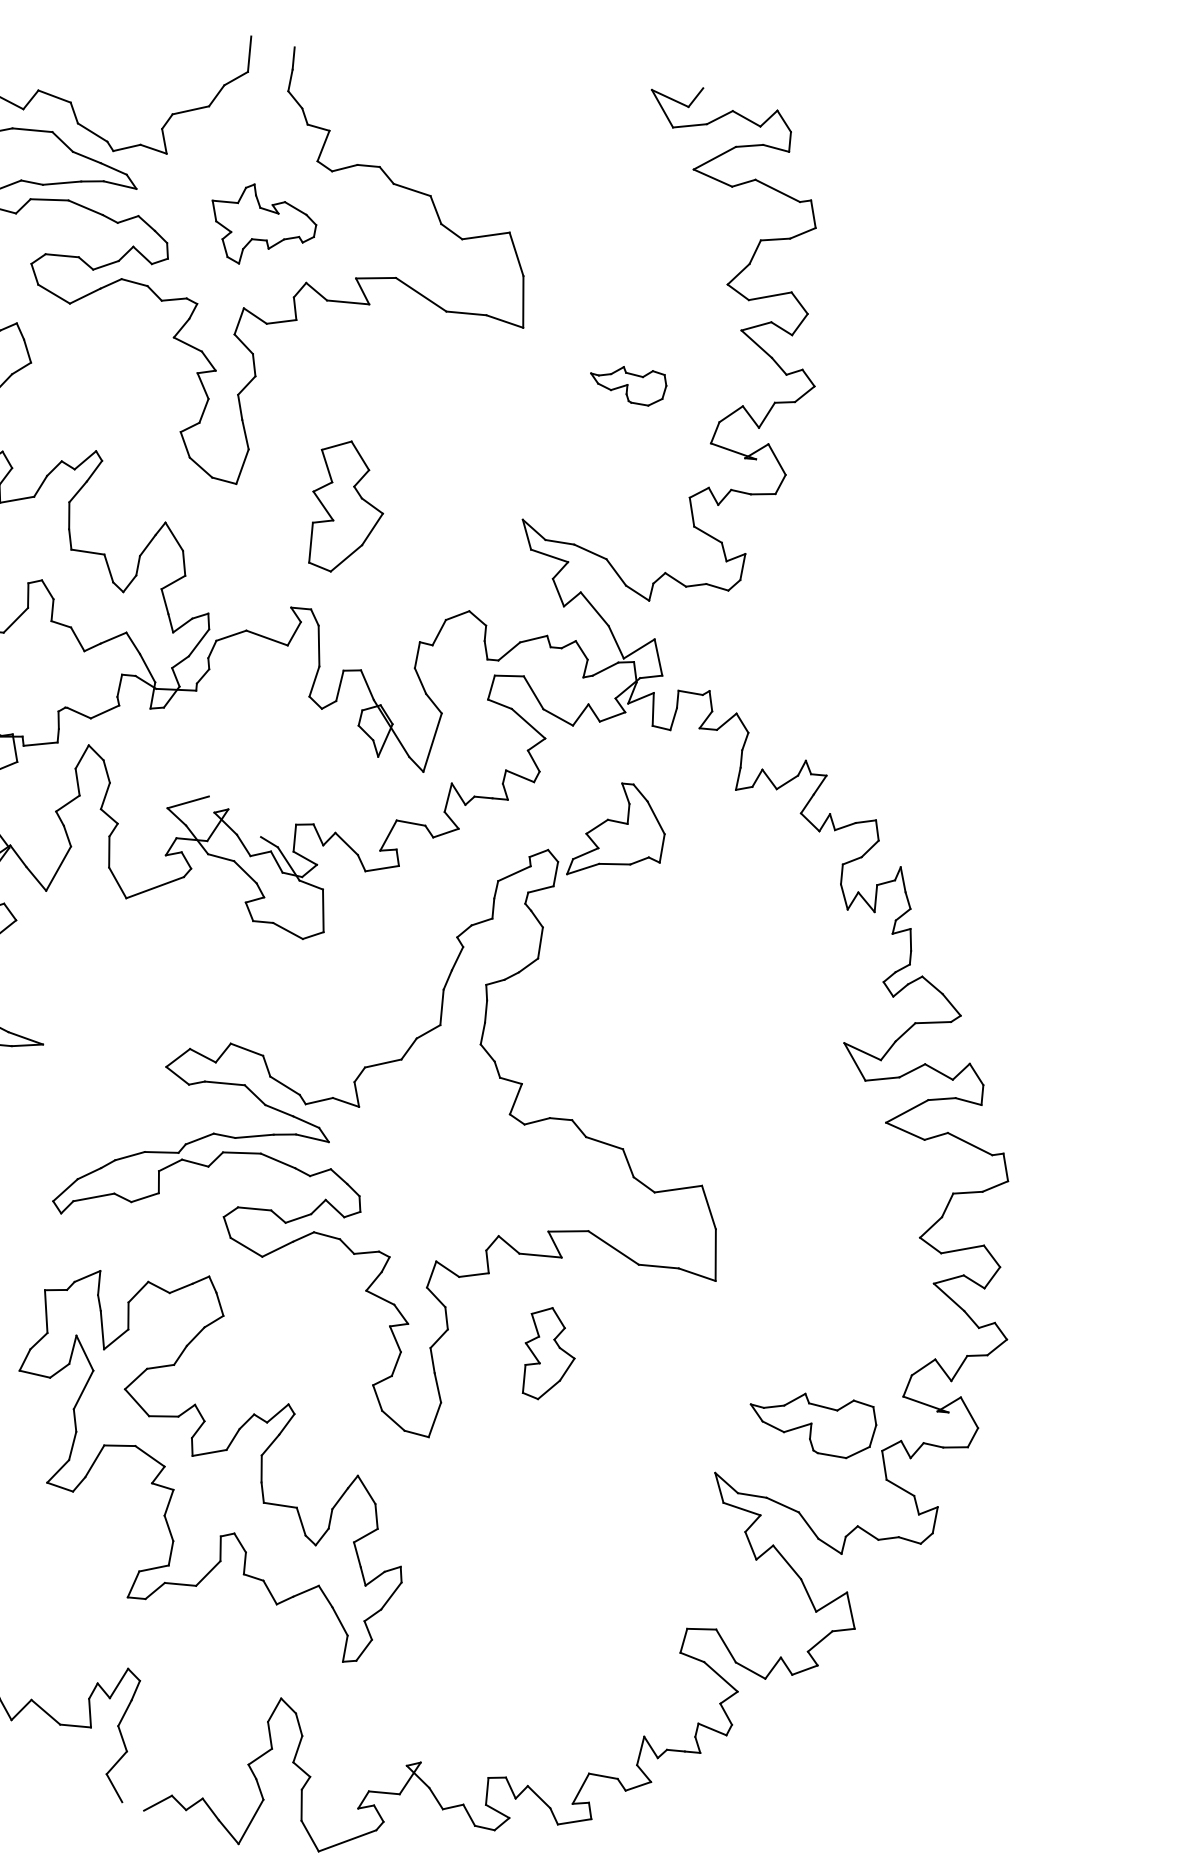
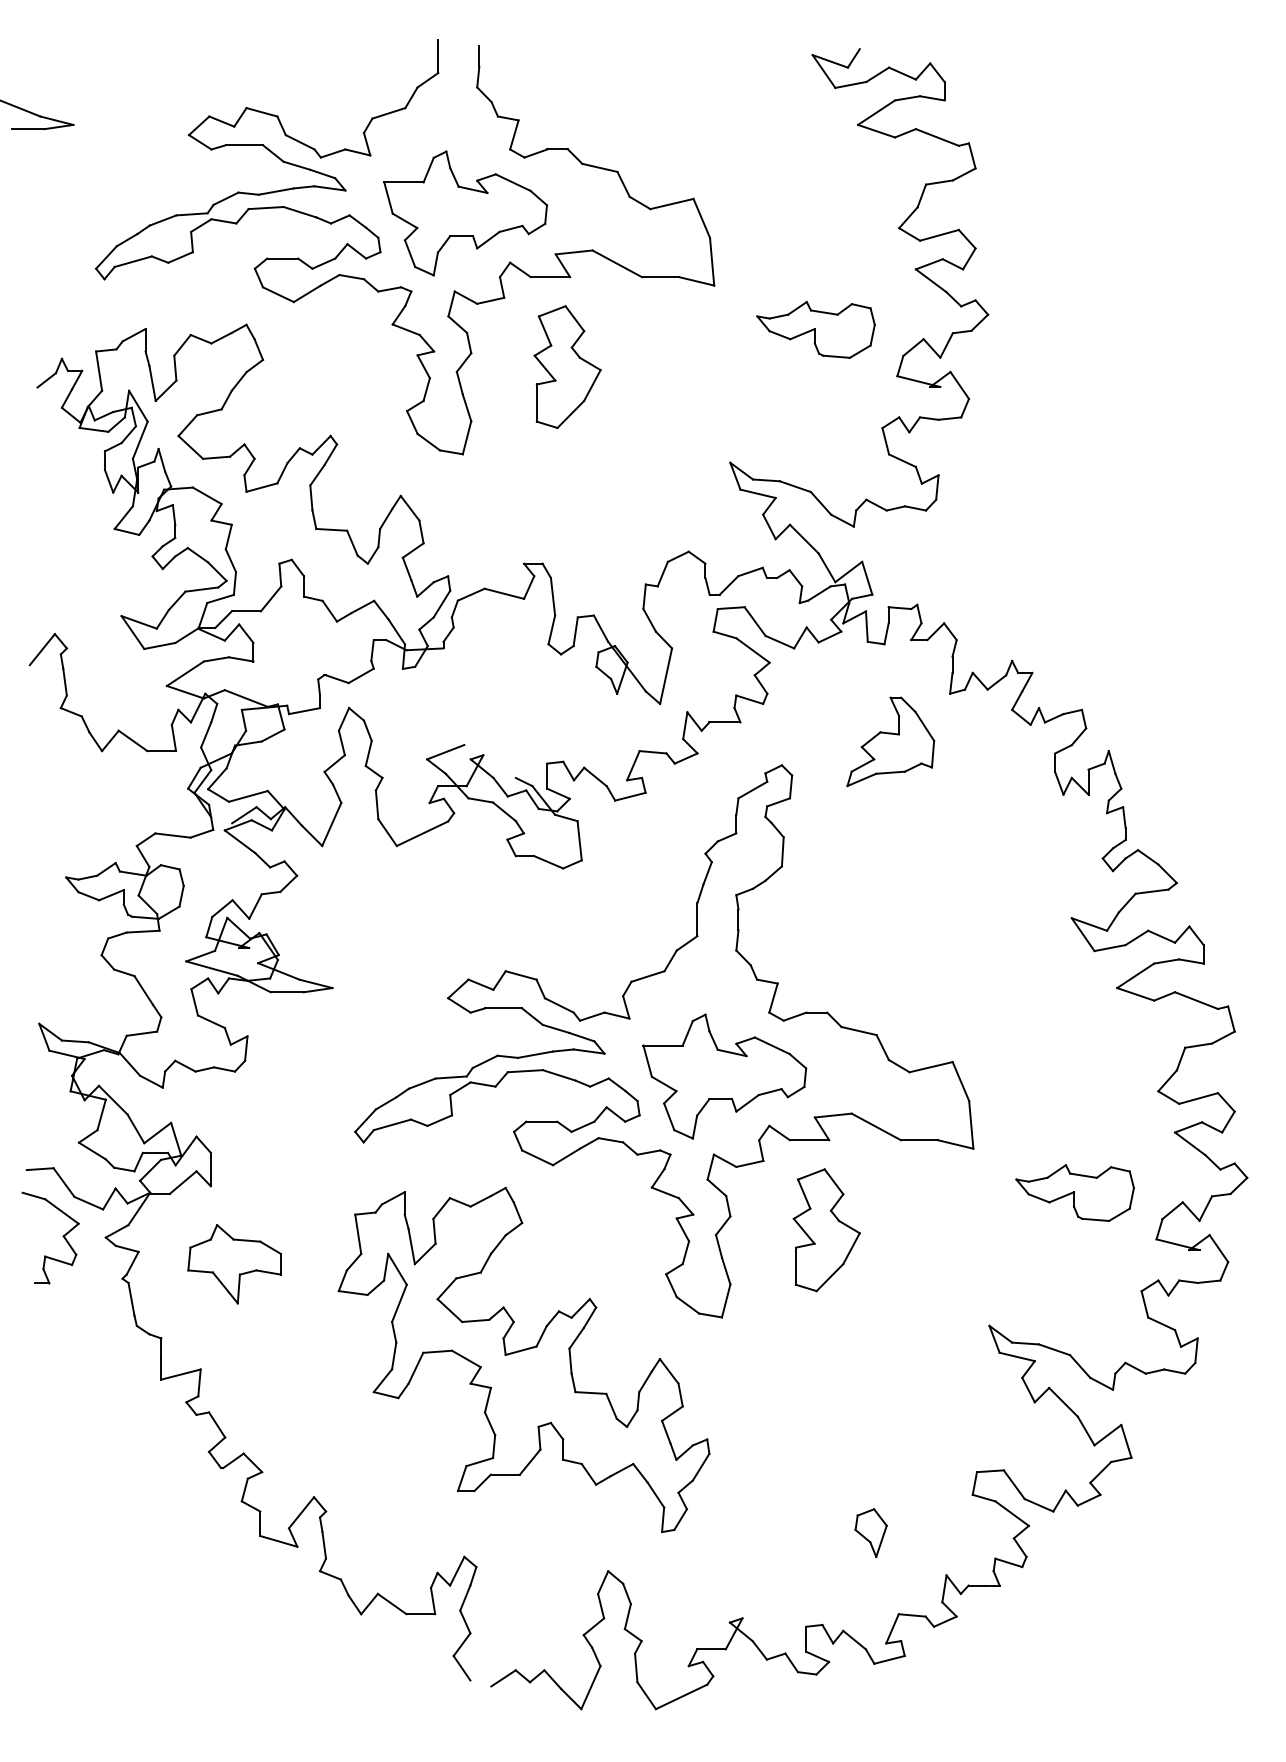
part: (263, 225) -> (465, 213), size x1.67
part: (627, 385) -> (815, 329), size x1.67
part: (347, 507) -> (567, 367), moved
part: (617, 830) -> (890, 741), moved
part: (455, 1178) -> (724, 1076), added
part: (549, 1354) -> (826, 1230), size x1.43
part: (811, 1424) -> (1074, 1192), moved
part: (566, 1683) -> (870, 1532), added

